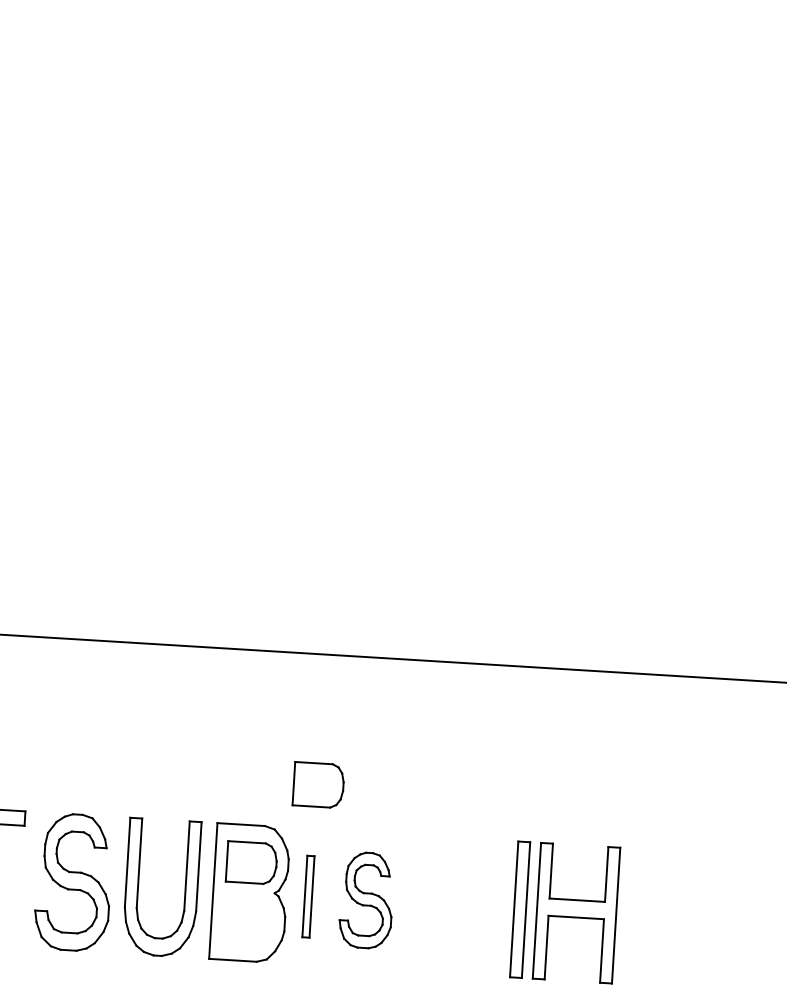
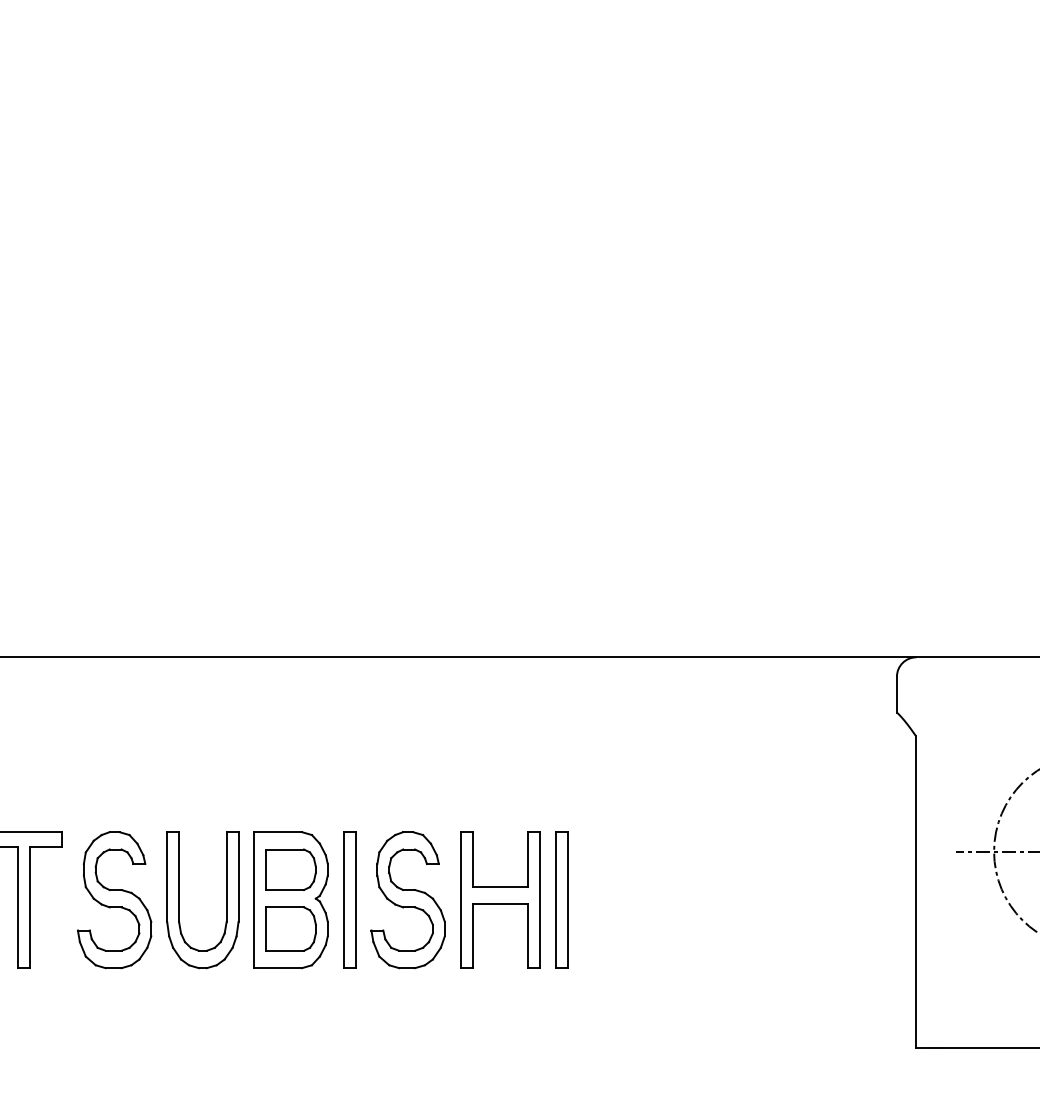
part: (318, 784) -> (290, 928), moved
part: (308, 896) -> (349, 899), size x1.67
part: (366, 900) -> (407, 900), size x1.43
part: (576, 912) -> (500, 899), moved

